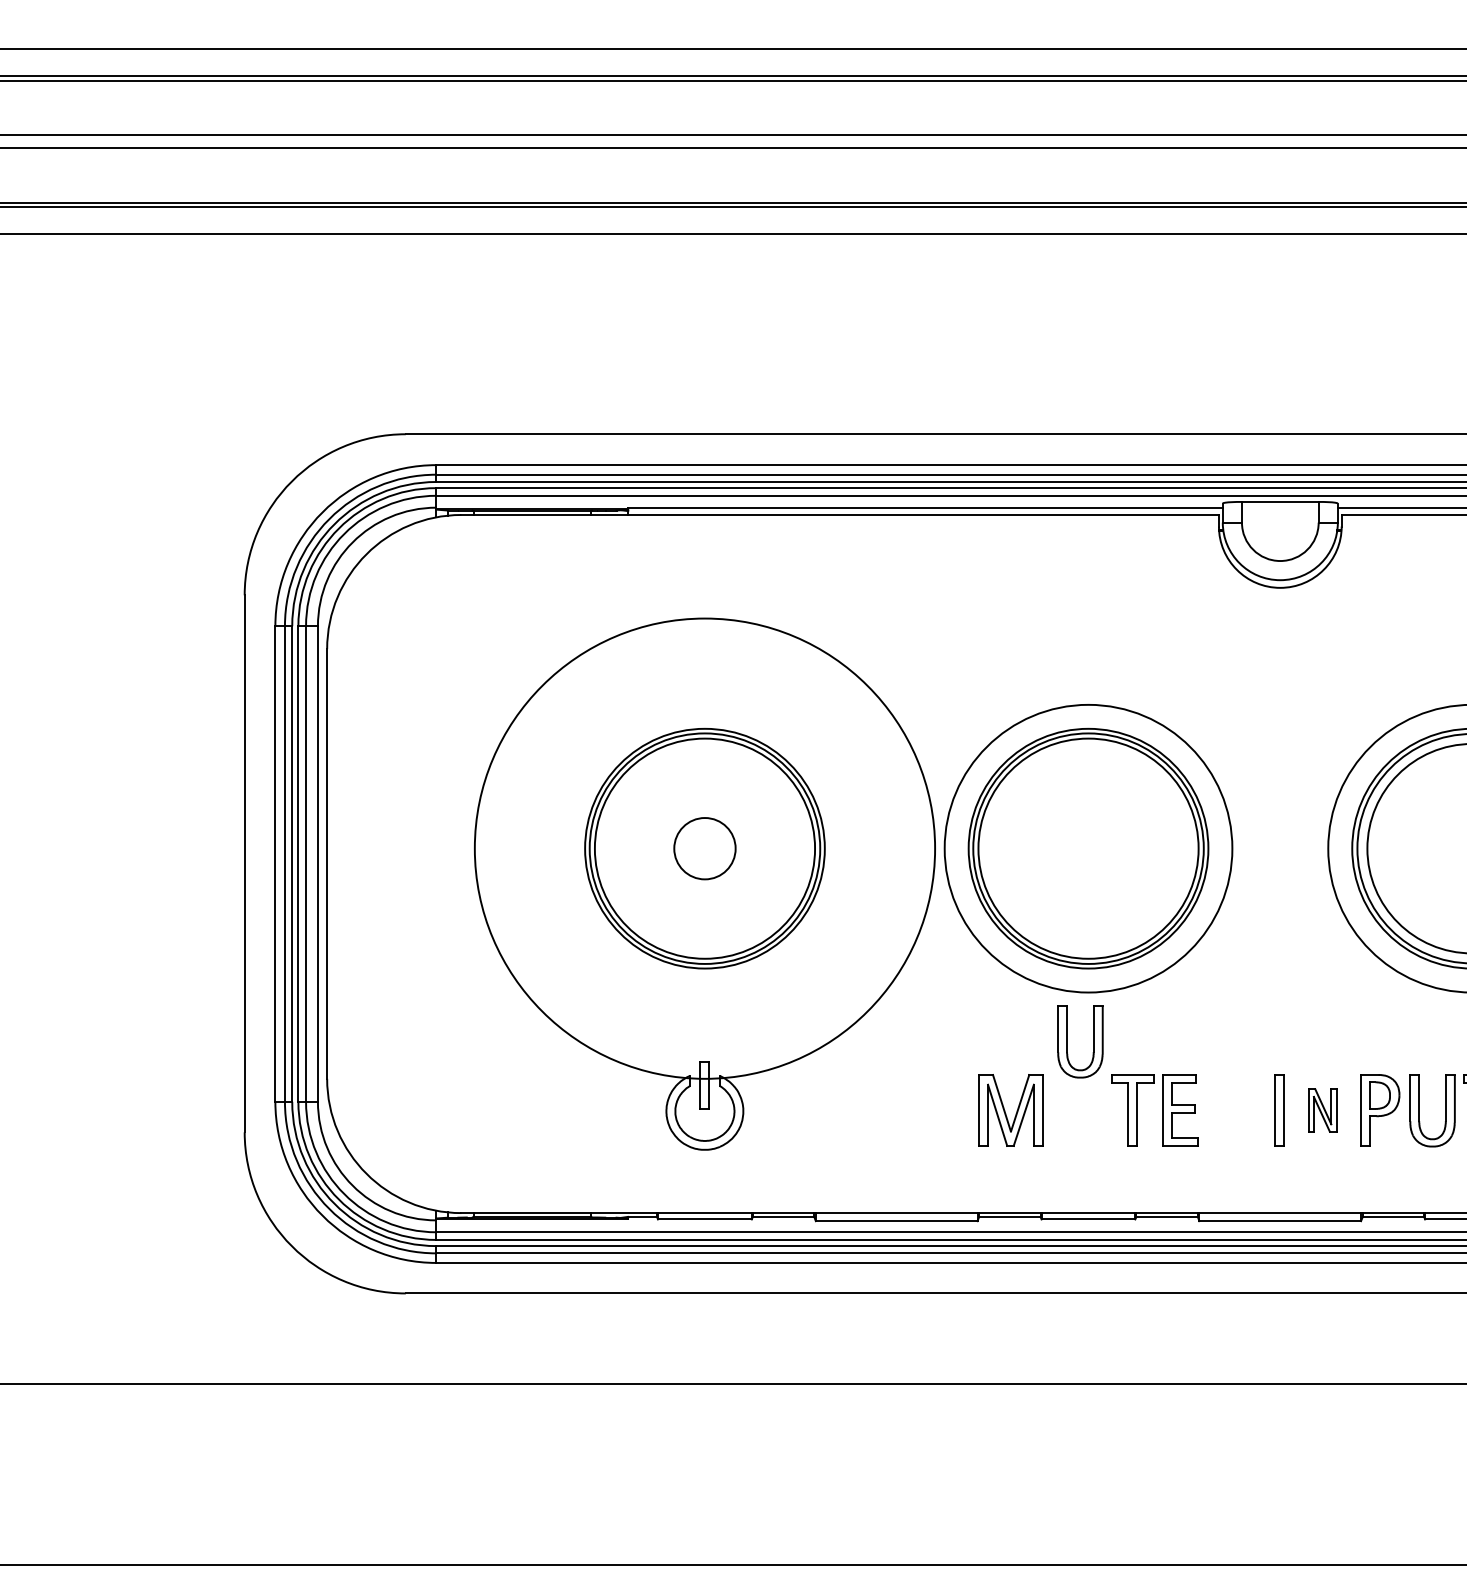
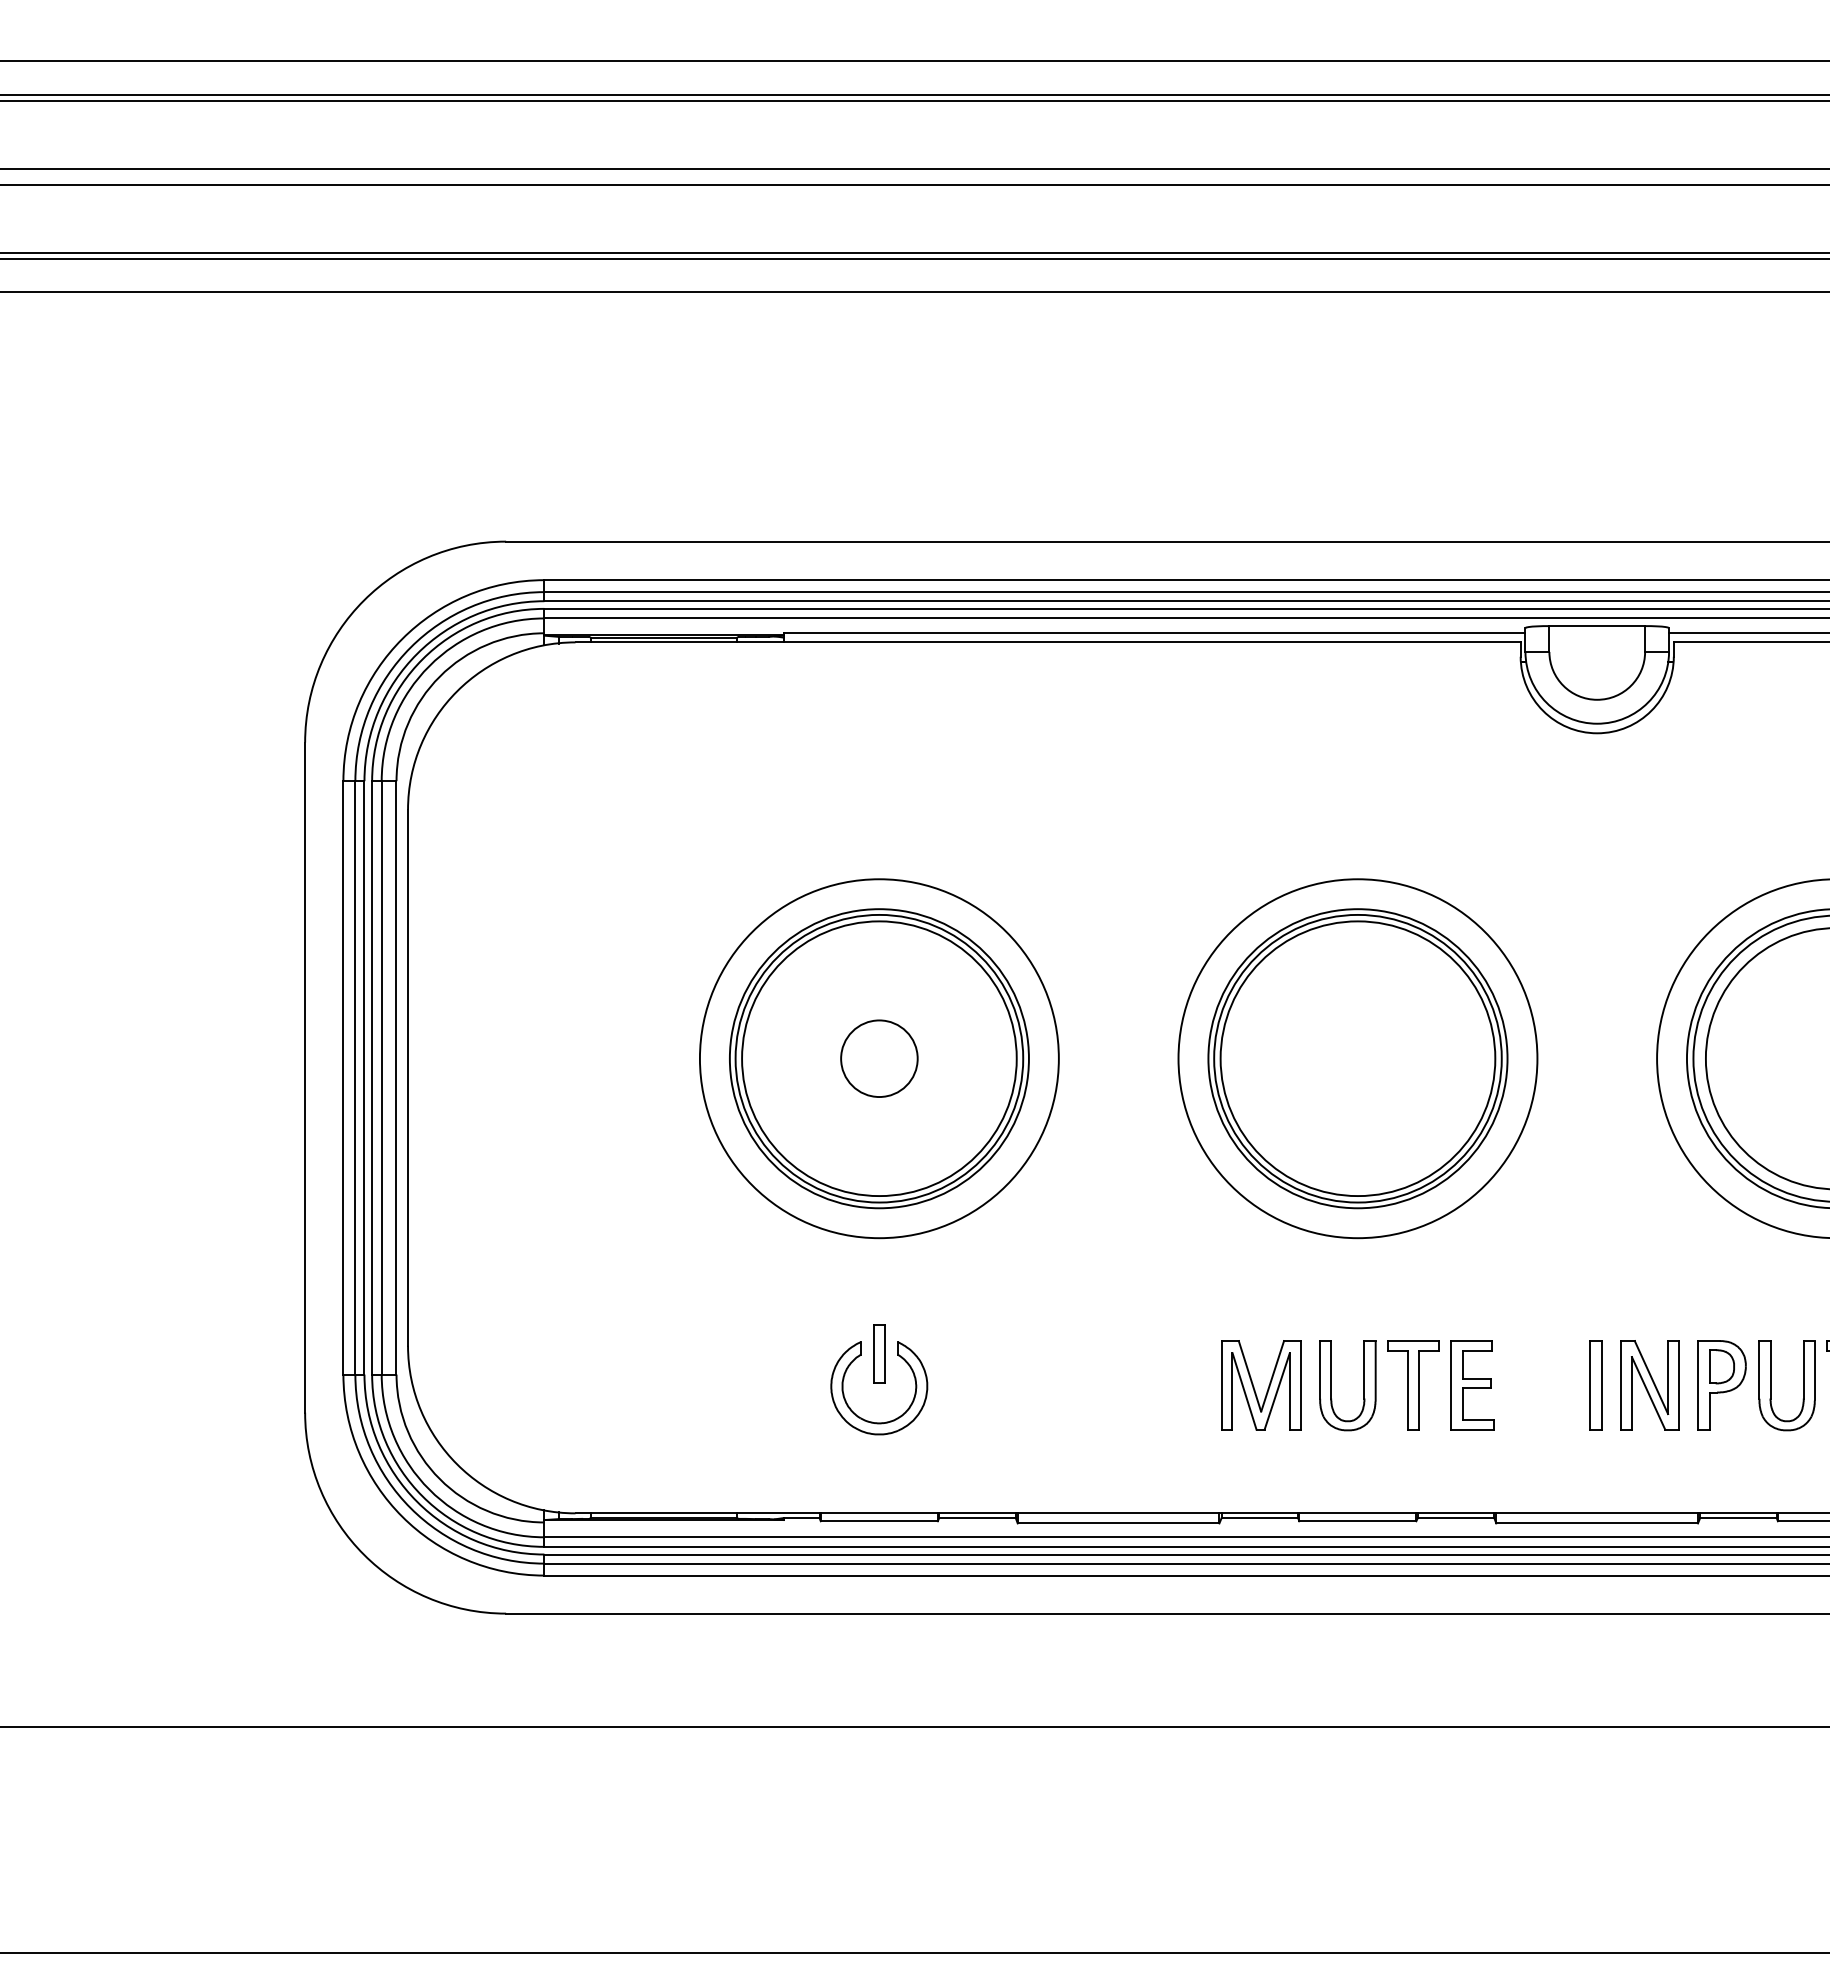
circle: (704, 848) -> (878, 1058), size x0.62
part: (1067, 1041) -> (1331, 1385), moved
part: (1322, 1110) -> (1649, 1385), size x1.67

